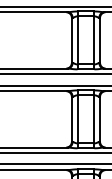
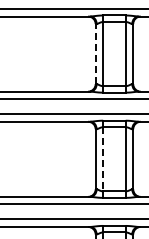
line: (71, 39) -> (95, 53), solid -> dashed
line: (77, 119) -> (103, 159), solid -> dashed

